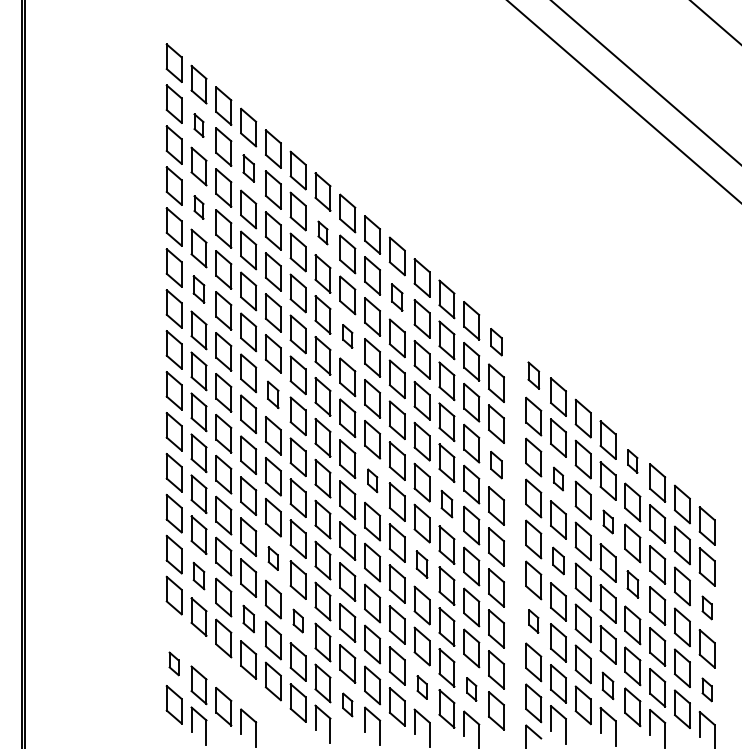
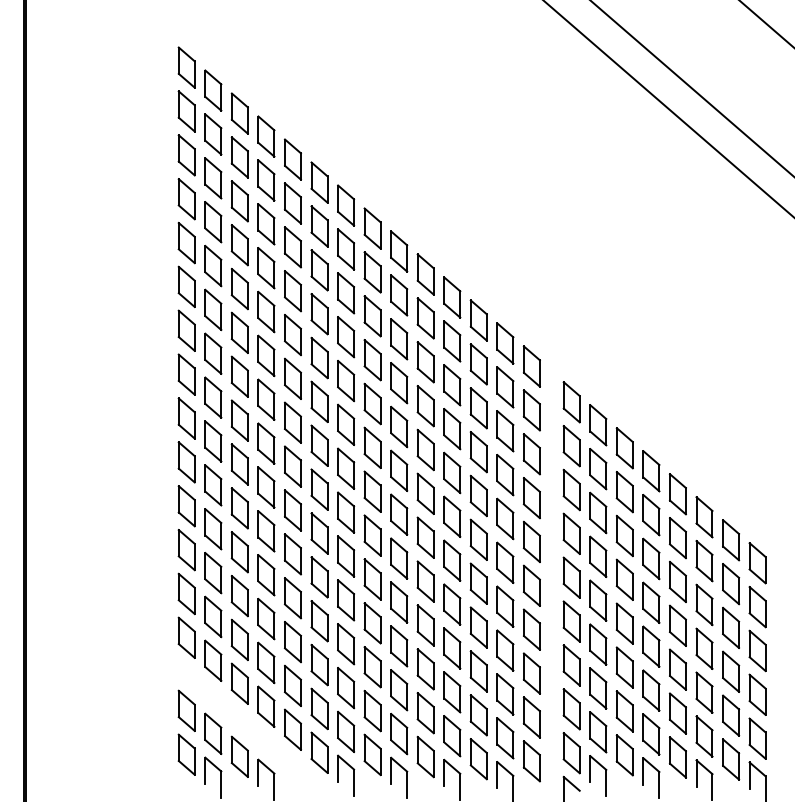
part: (198, 125) -> (212, 134), size x1.67
part: (248, 168) -> (266, 180), size x1.43
part: (198, 207) -> (212, 222), size x1.67
part: (322, 232) -> (345, 248), size x1.67
part: (198, 289) -> (212, 309), size x1.43
part: (396, 297) -> (424, 318), size x1.43
part: (347, 336) -> (372, 360), size x1.67
part: (496, 341) -> (531, 365), size x1.43
part: (533, 375) -> (571, 402), size x1.43
part: (272, 394) -> (292, 422), size x1.43
part: (632, 461) -> (677, 494), size x1.67
part: (496, 464) -> (531, 497), size x1.43
part: (558, 478) -> (598, 512), size x1.67
part: (372, 480) -> (399, 514), size x1.67
part: (446, 503) -> (478, 539), size x1.43
part: (607, 521) -> (650, 558), size x1.67
part: (272, 558) -> (292, 598), size x1.67
part: (558, 560) -> (598, 600), size x1.43
part: (421, 564) -> (451, 604), size x1.43
part: (198, 575) -> (212, 616), size x1.43
part: (632, 584) -> (677, 625), size x1.43
part: (706, 607) -> (756, 650), size x1.67
part: (248, 618) -> (266, 662), size x1.43
part: (297, 620) -> (318, 664), size x1.67
part: (533, 621) -> (571, 665), size x1.67
part: (173, 663) -> (185, 710), size x1.67
part: (607, 685) -> (650, 734), size x1.43
part: (421, 687) -> (451, 736), size x1.67
part: (471, 689) -> (505, 738), size x1.67
part: (706, 689) -> (756, 738), size x1.67
part: (347, 704) -> (372, 754), size x1.67

